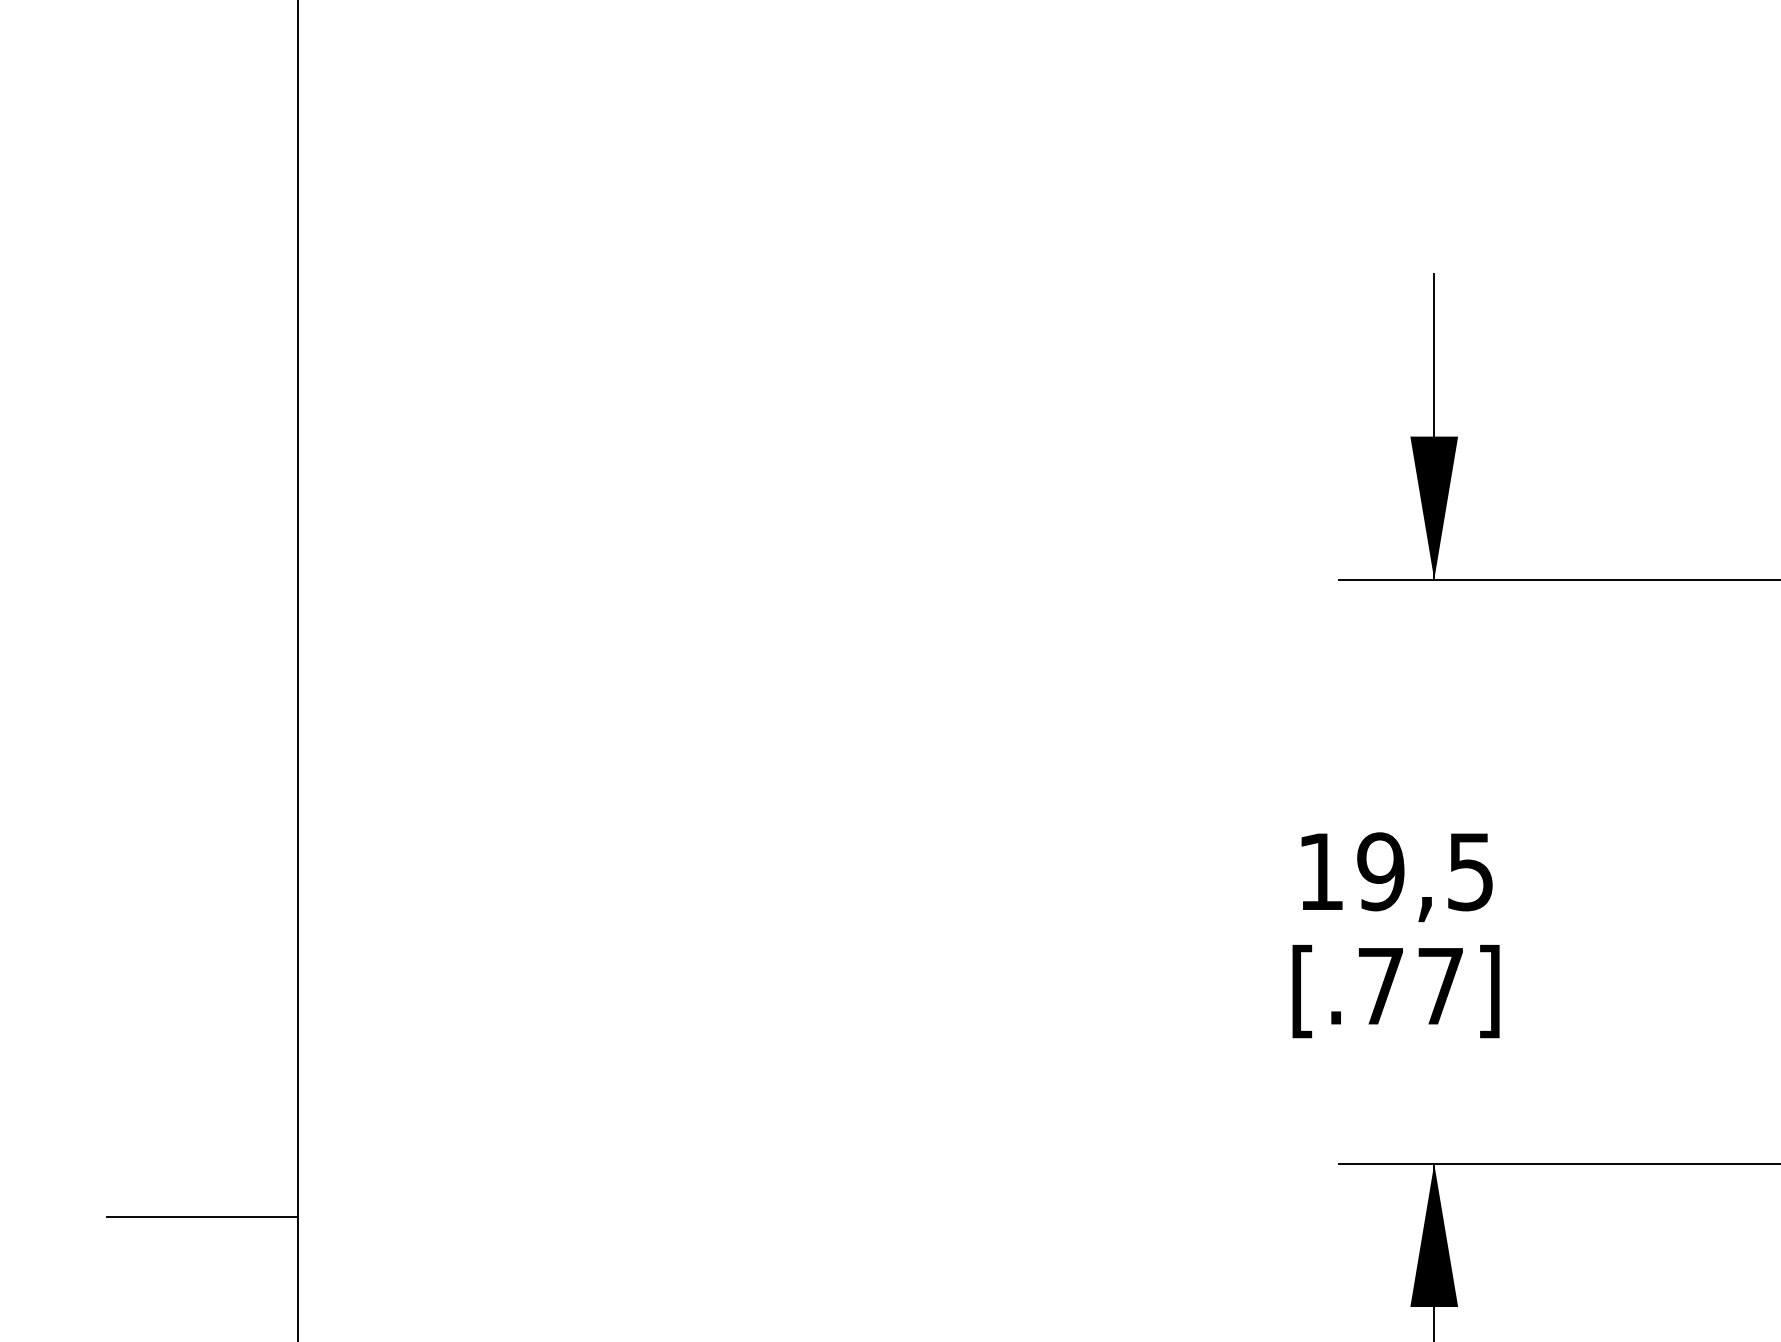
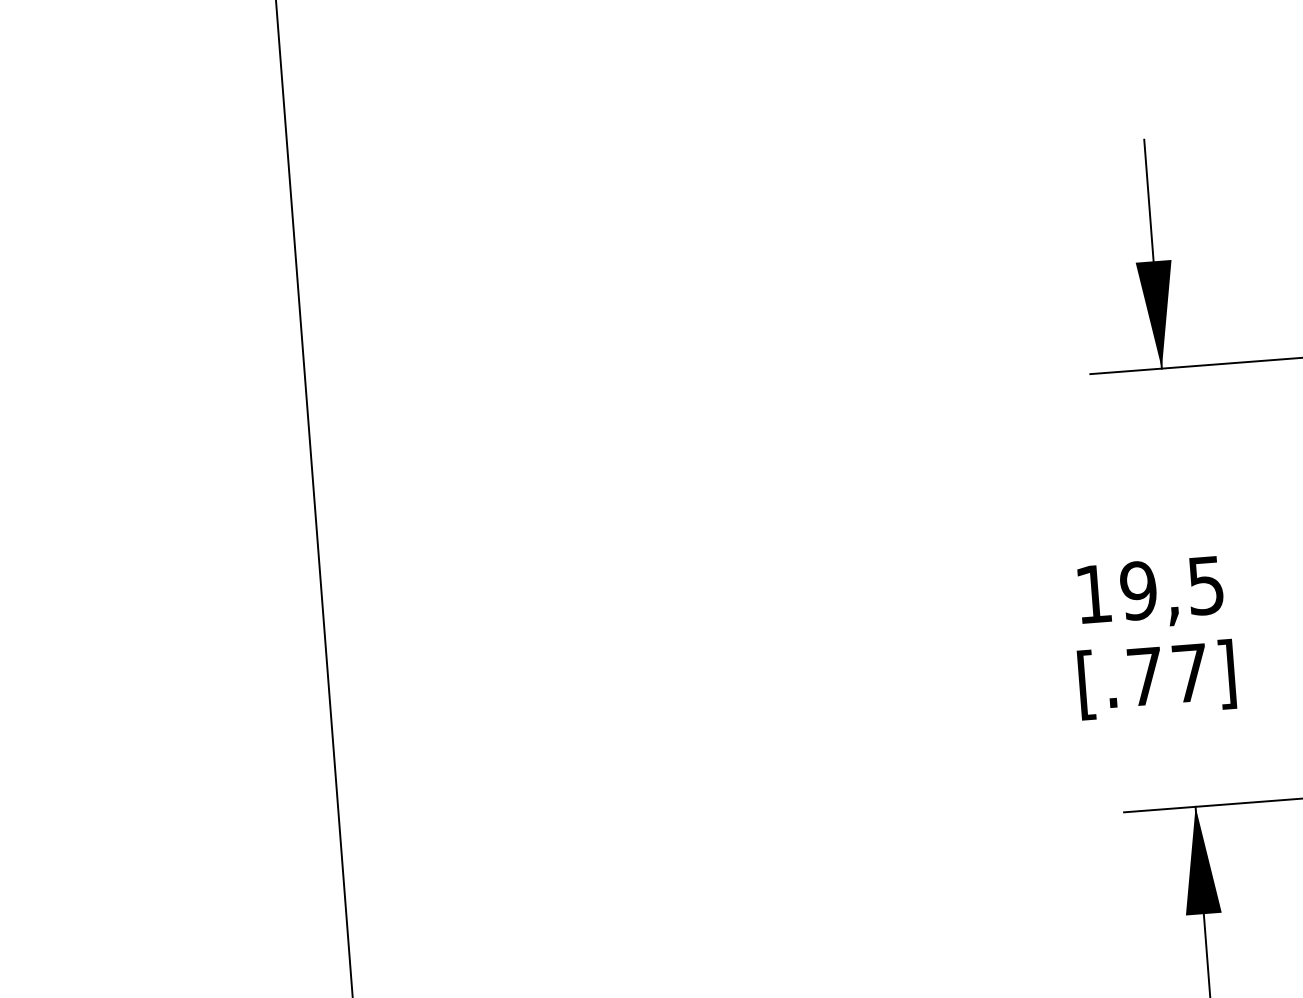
line: (201, 1216) -> (274, 917), removed

